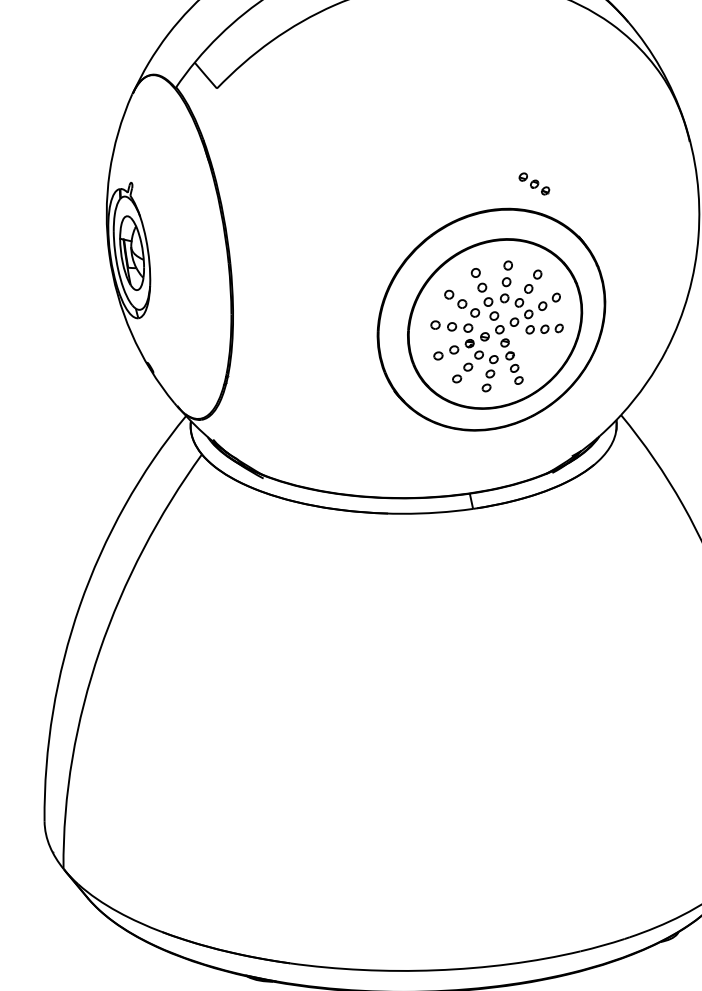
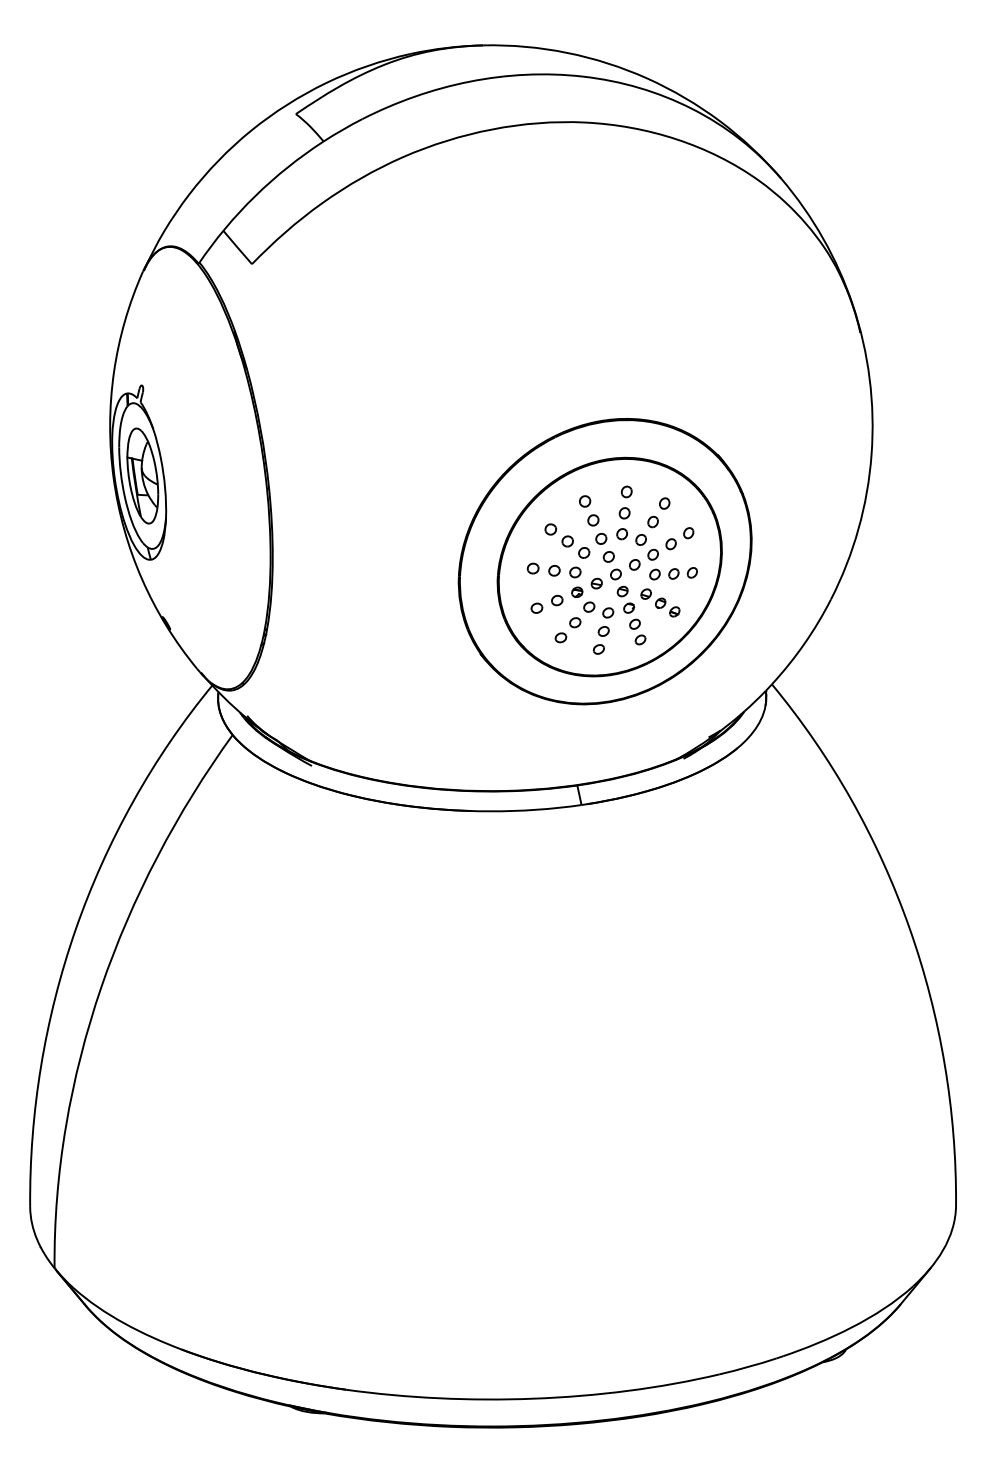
part: (534, 183) -> (660, 602), moved

